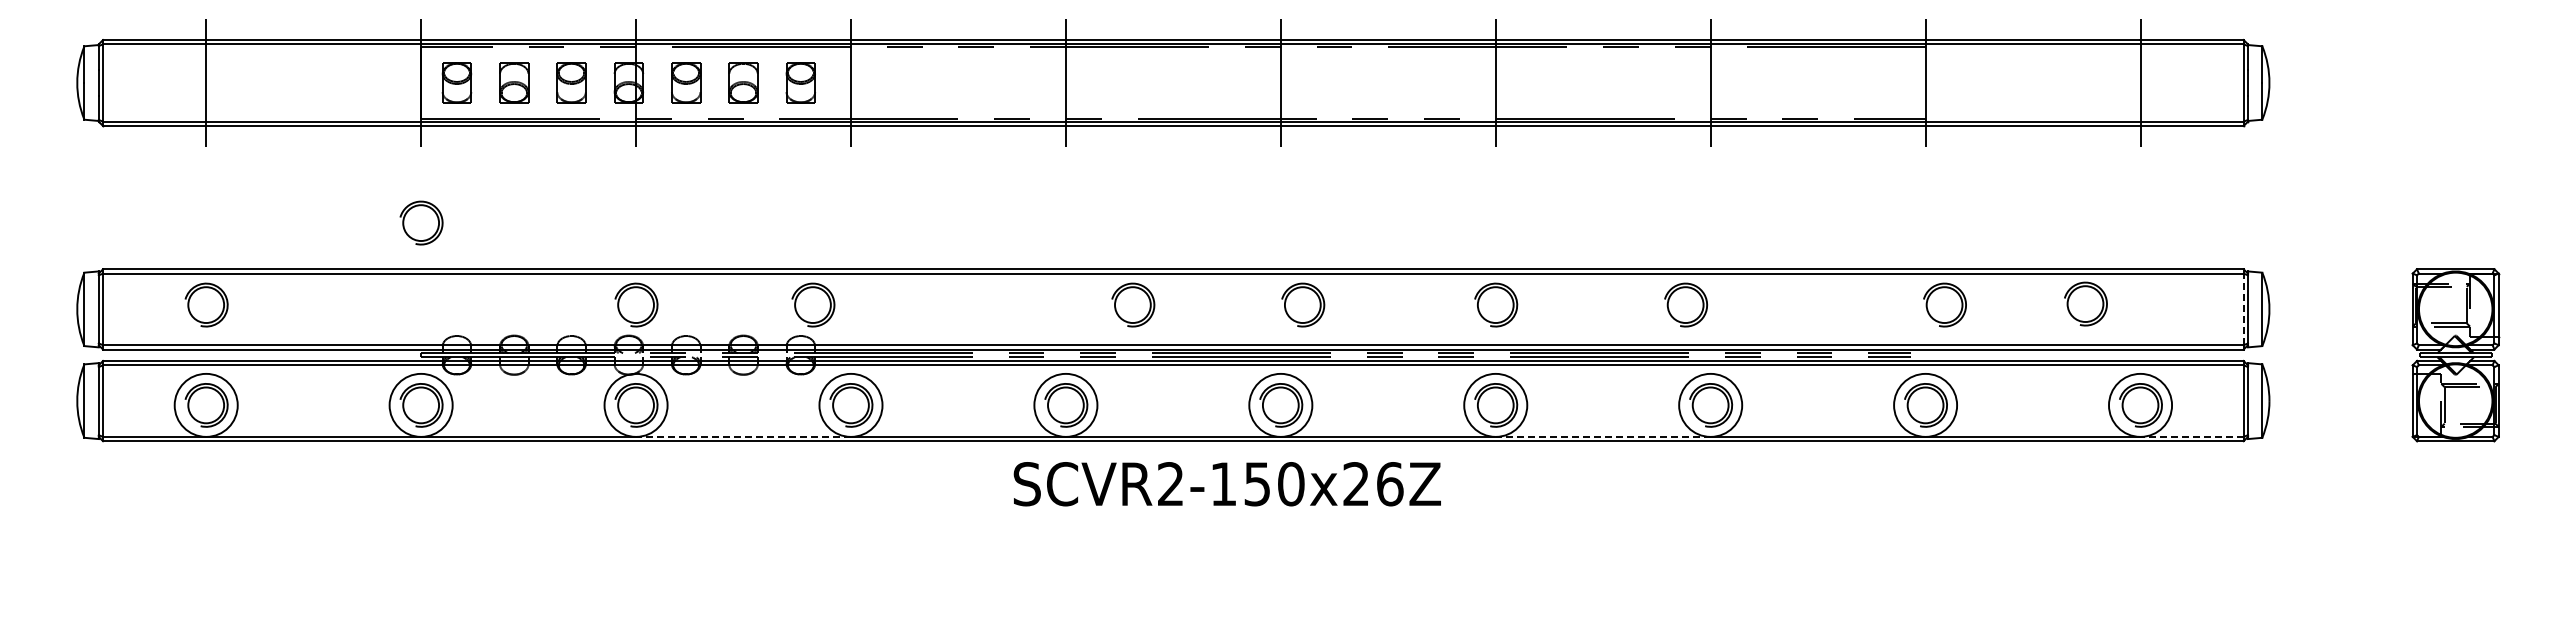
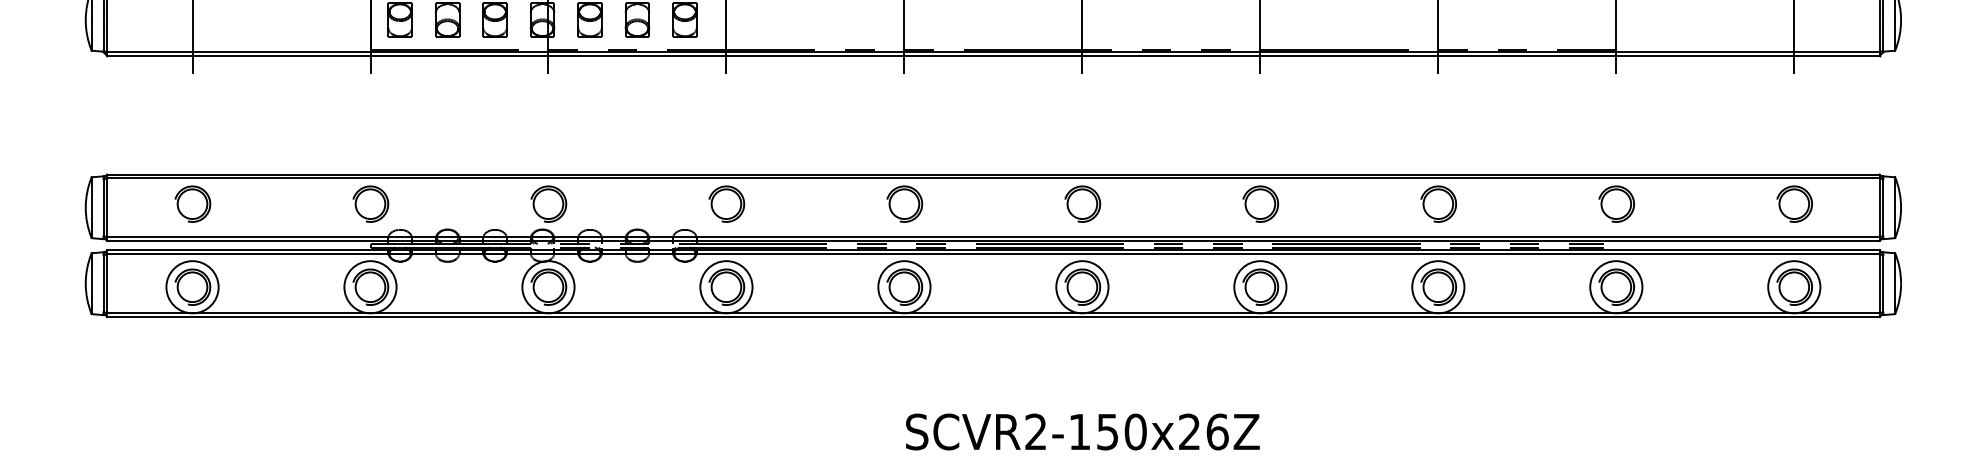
part: (421, 222) -> (370, 203), moved
part: (2085, 303) -> (1794, 203), moved
part: (813, 304) -> (726, 203), moved
part: (1133, 304) -> (904, 203), moved
part: (1303, 304) -> (1082, 203), moved
part: (1686, 304) -> (1439, 203), moved
part: (1944, 304) -> (1616, 203), moved
line: (2243, 309) -> (1879, 207), dashed -> solid
line: (743, 436) -> (637, 313), dashed -> solid
line: (1602, 436) -> (1348, 313), dashed -> solid
line: (2192, 436) -> (1837, 313), dashed -> solid
text: (1226, 484) -> (1082, 432), moved

